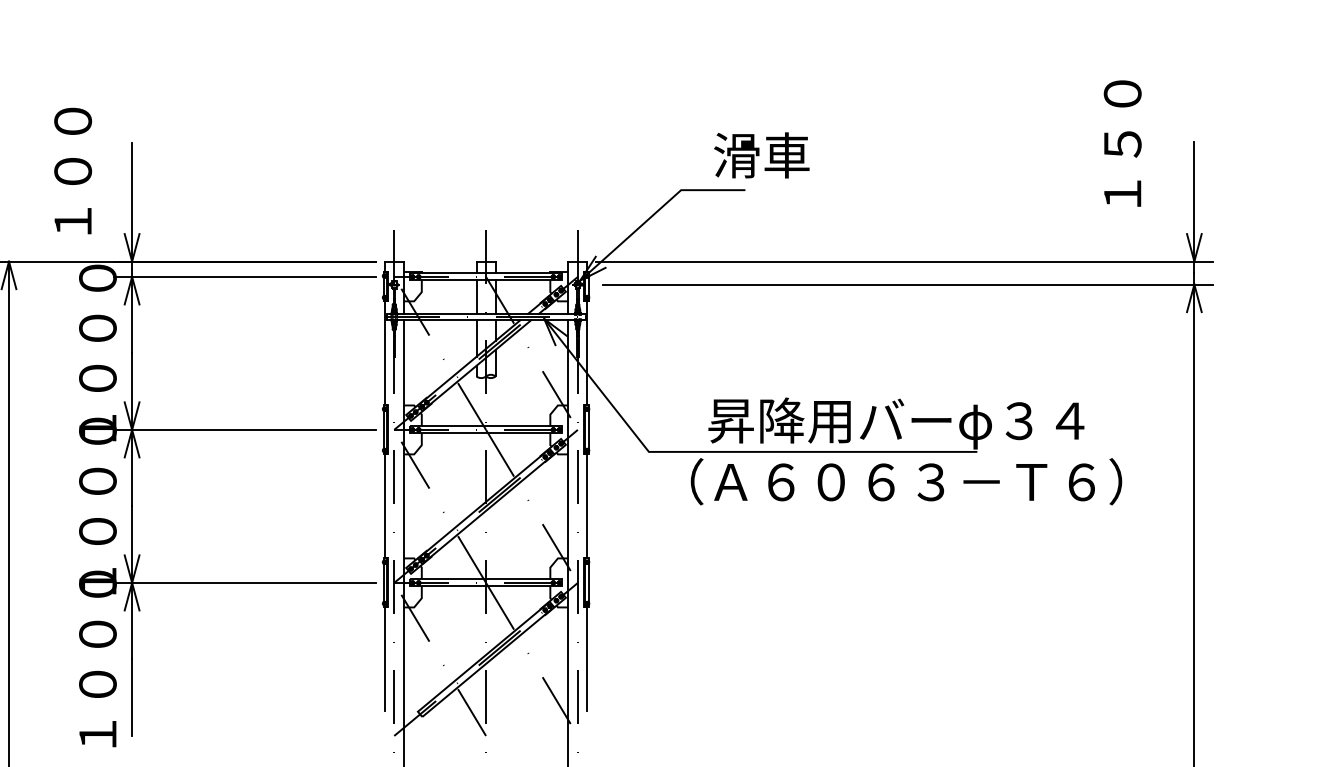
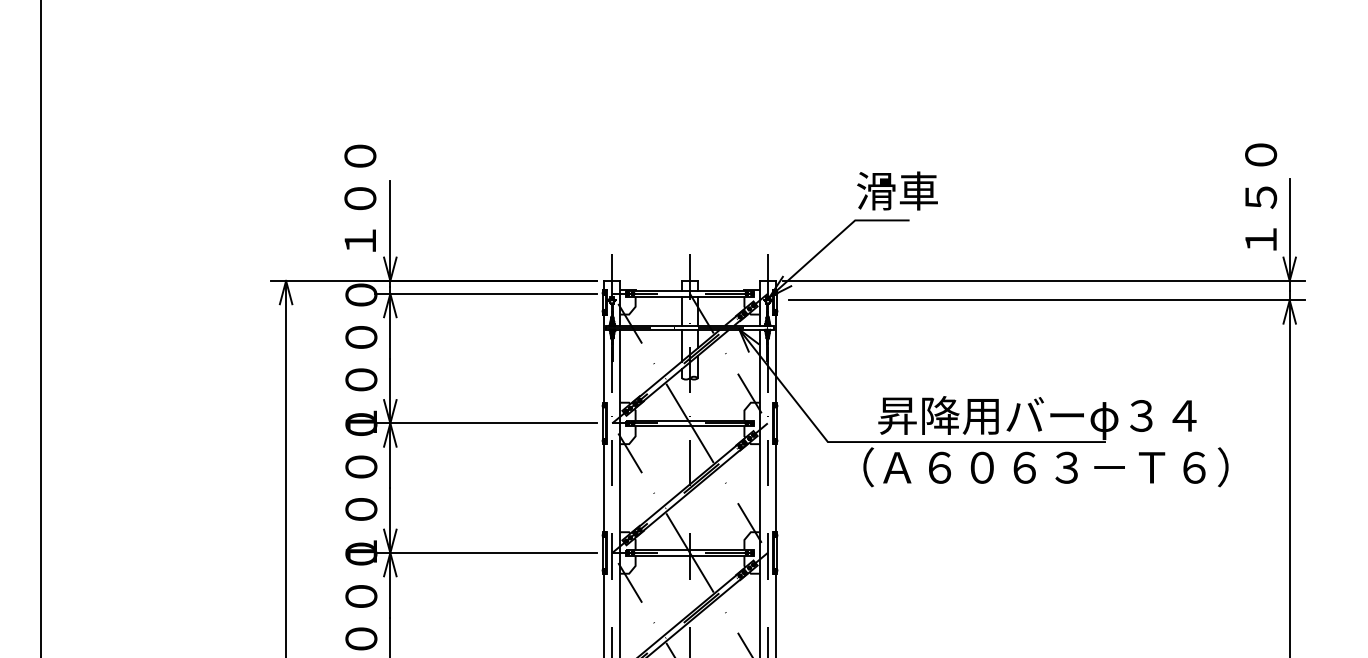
text: (1123, 143) -> (1261, 196), moved
text: (761, 154) -> (897, 190), moved
text: (73, 170) -> (360, 197), moved

